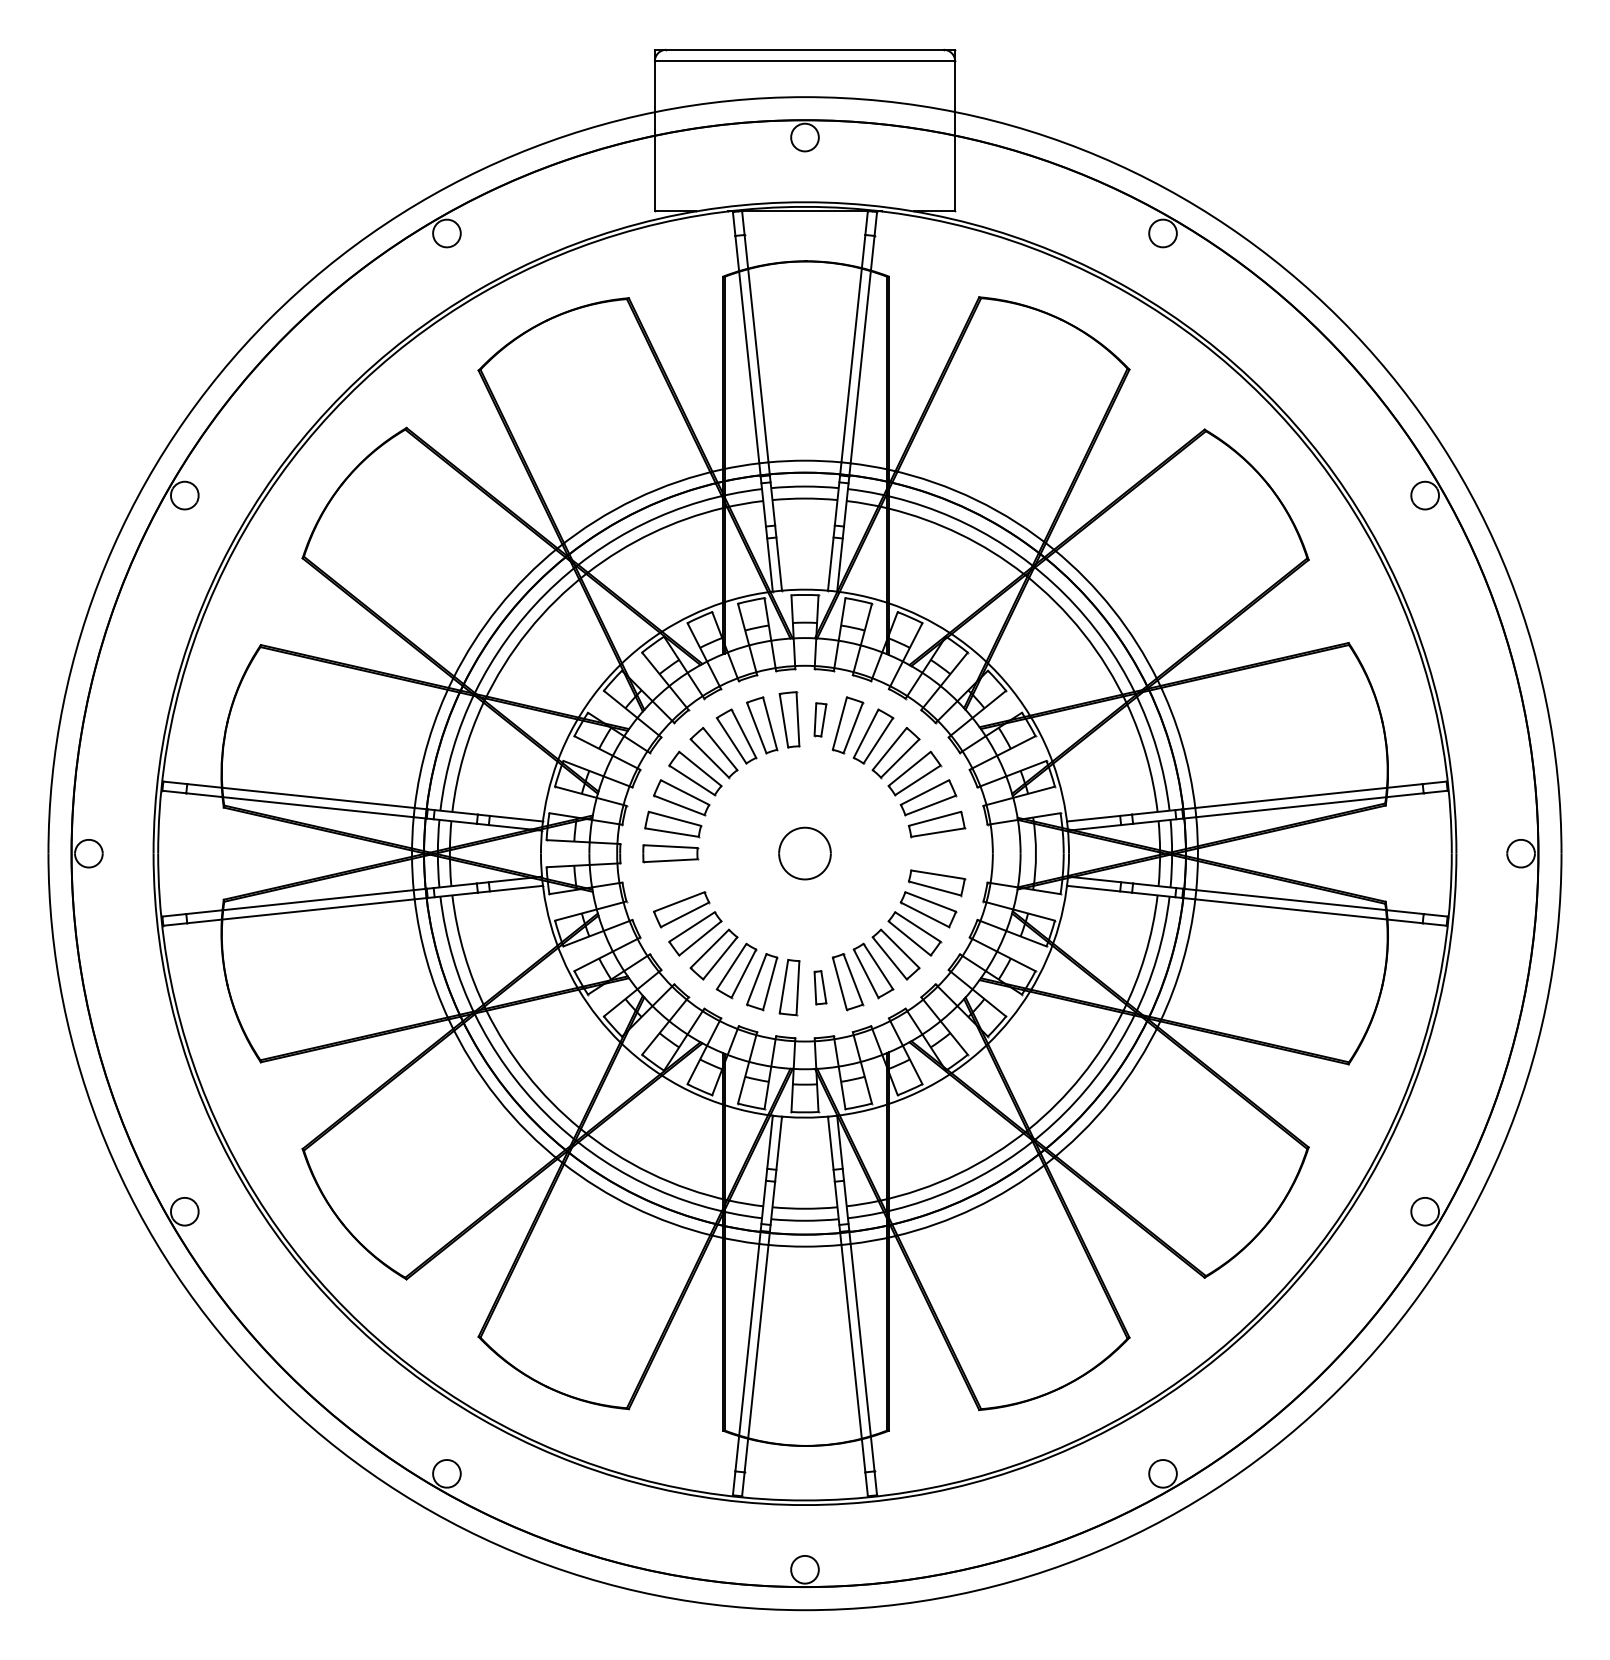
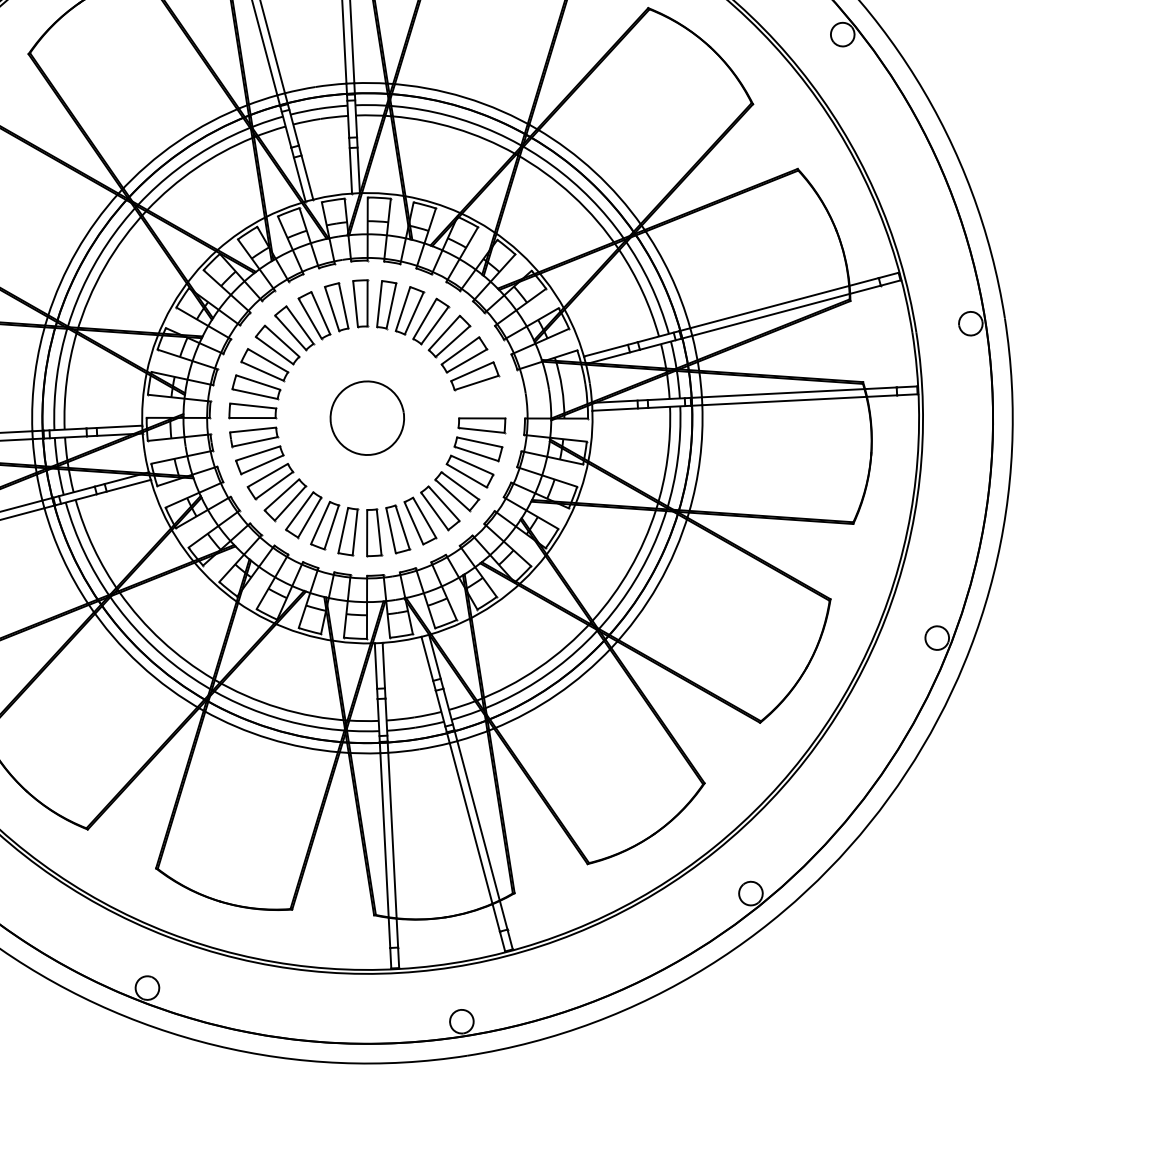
part: (820, 719) -> (362, 303), size x1.67
part: (804, 853) -> (366, 418), size x1.67
part: (673, 883) -> (260, 460), added
part: (820, 987) -> (398, 528), size x1.67

